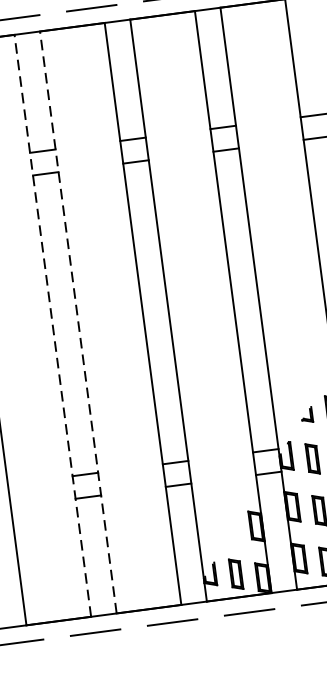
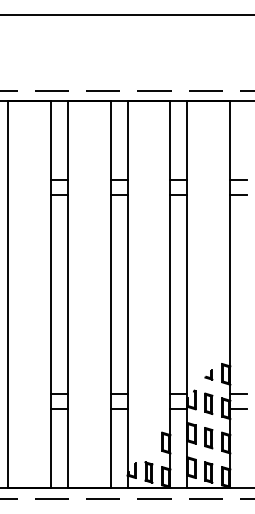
line: (78, 322) -> (67, 294), dashed -> solid
line: (52, 325) -> (50, 294), dashed -> solid

